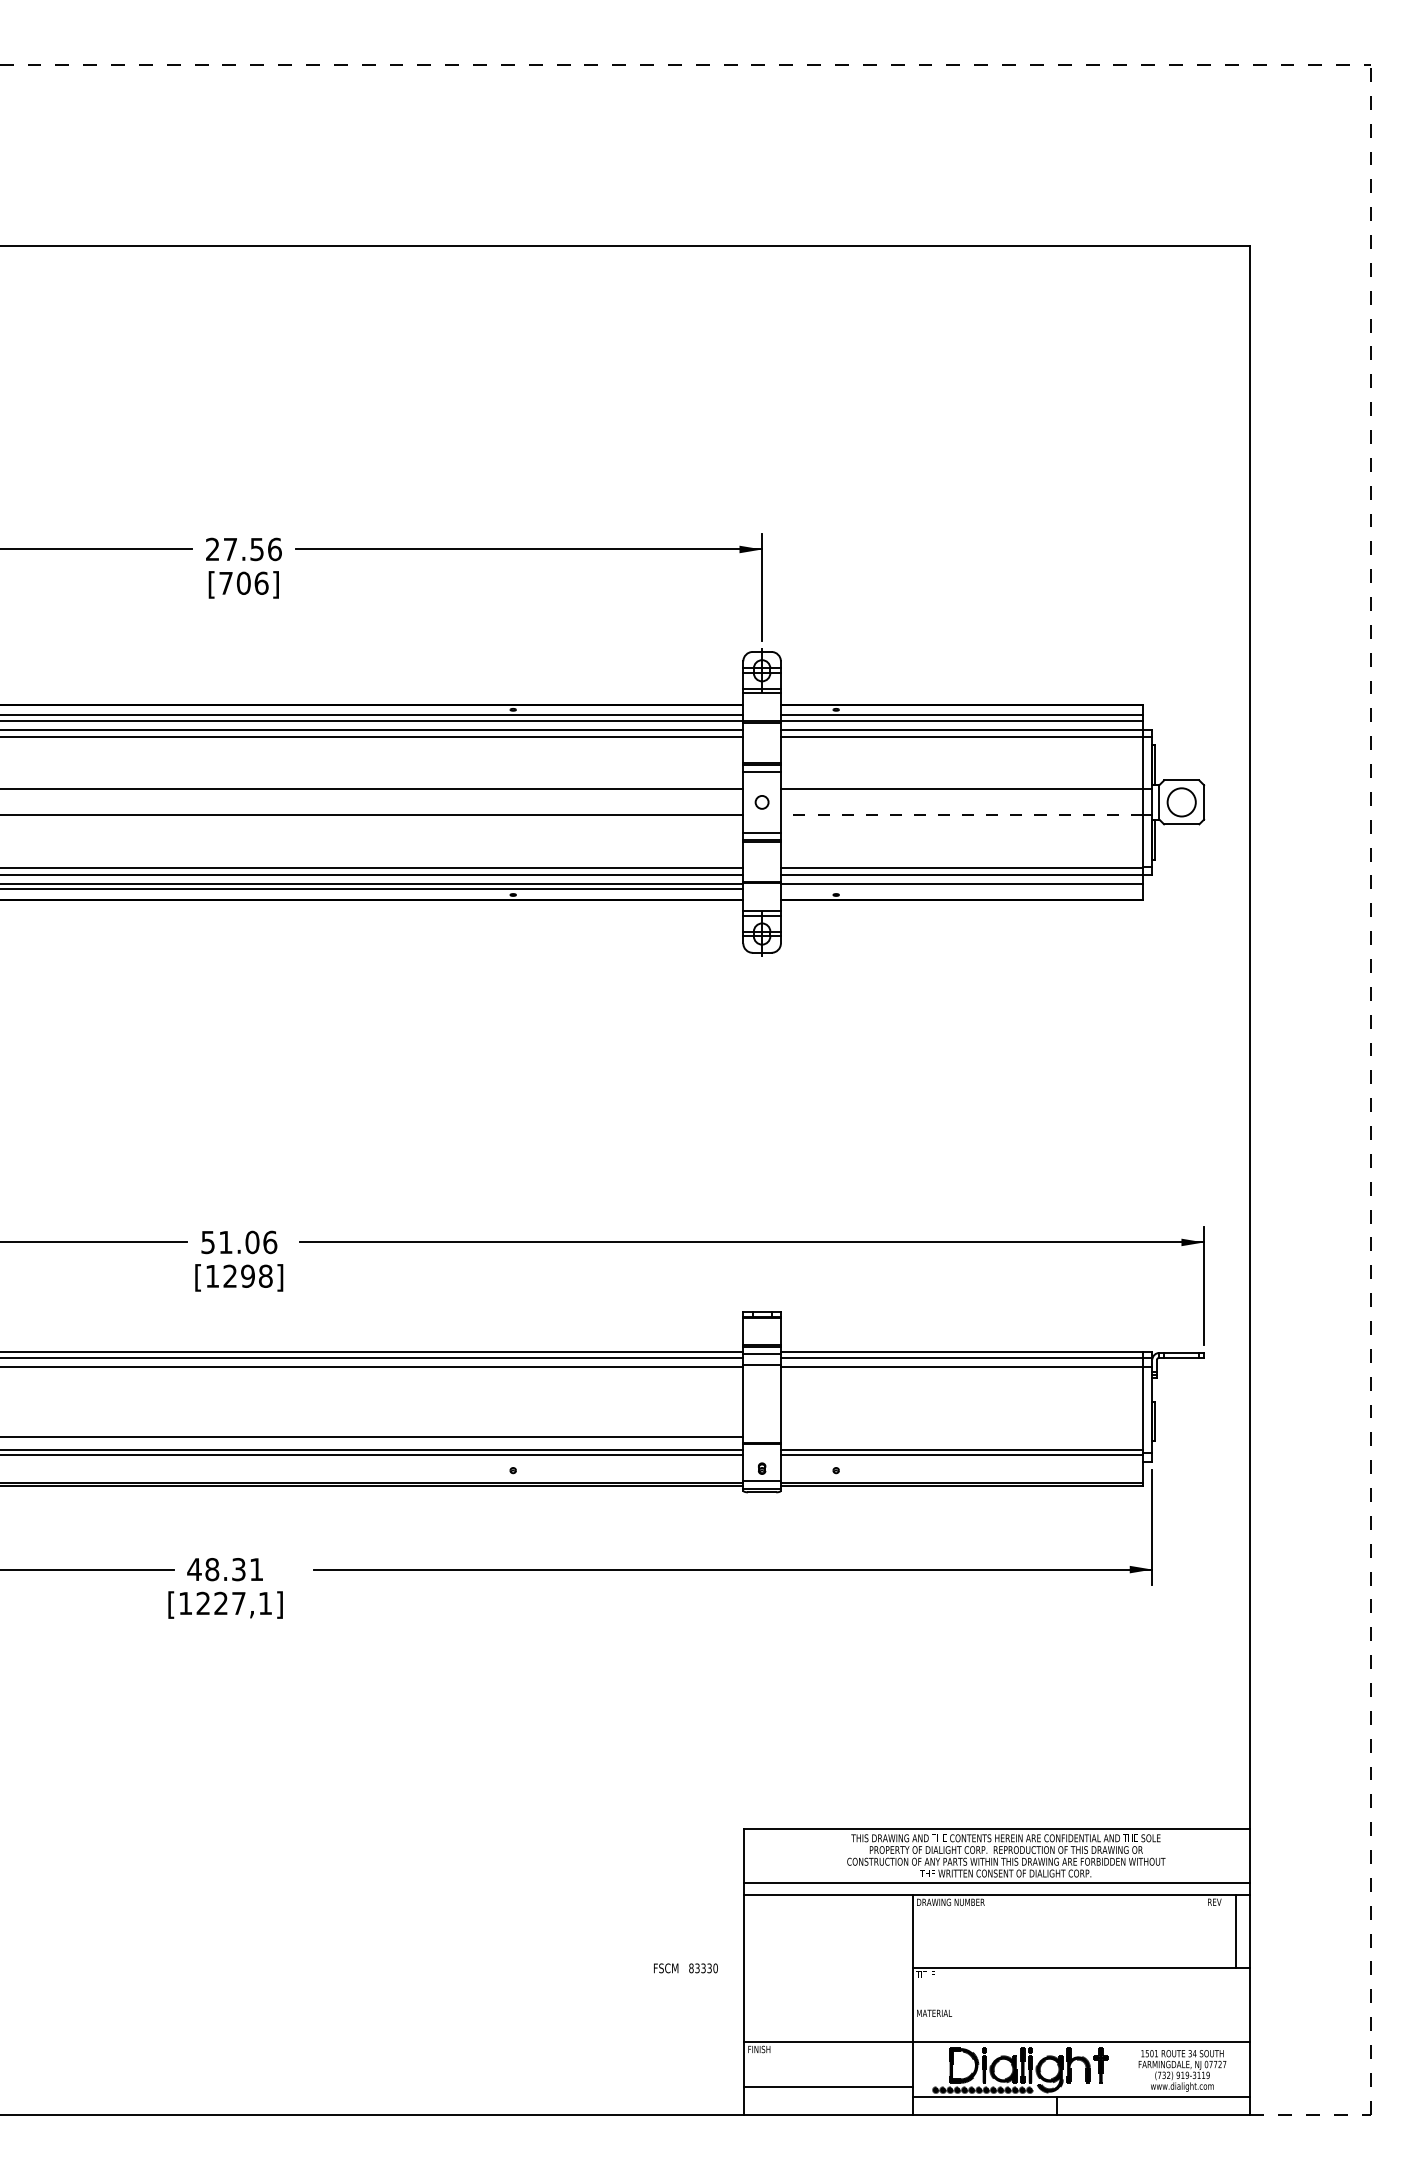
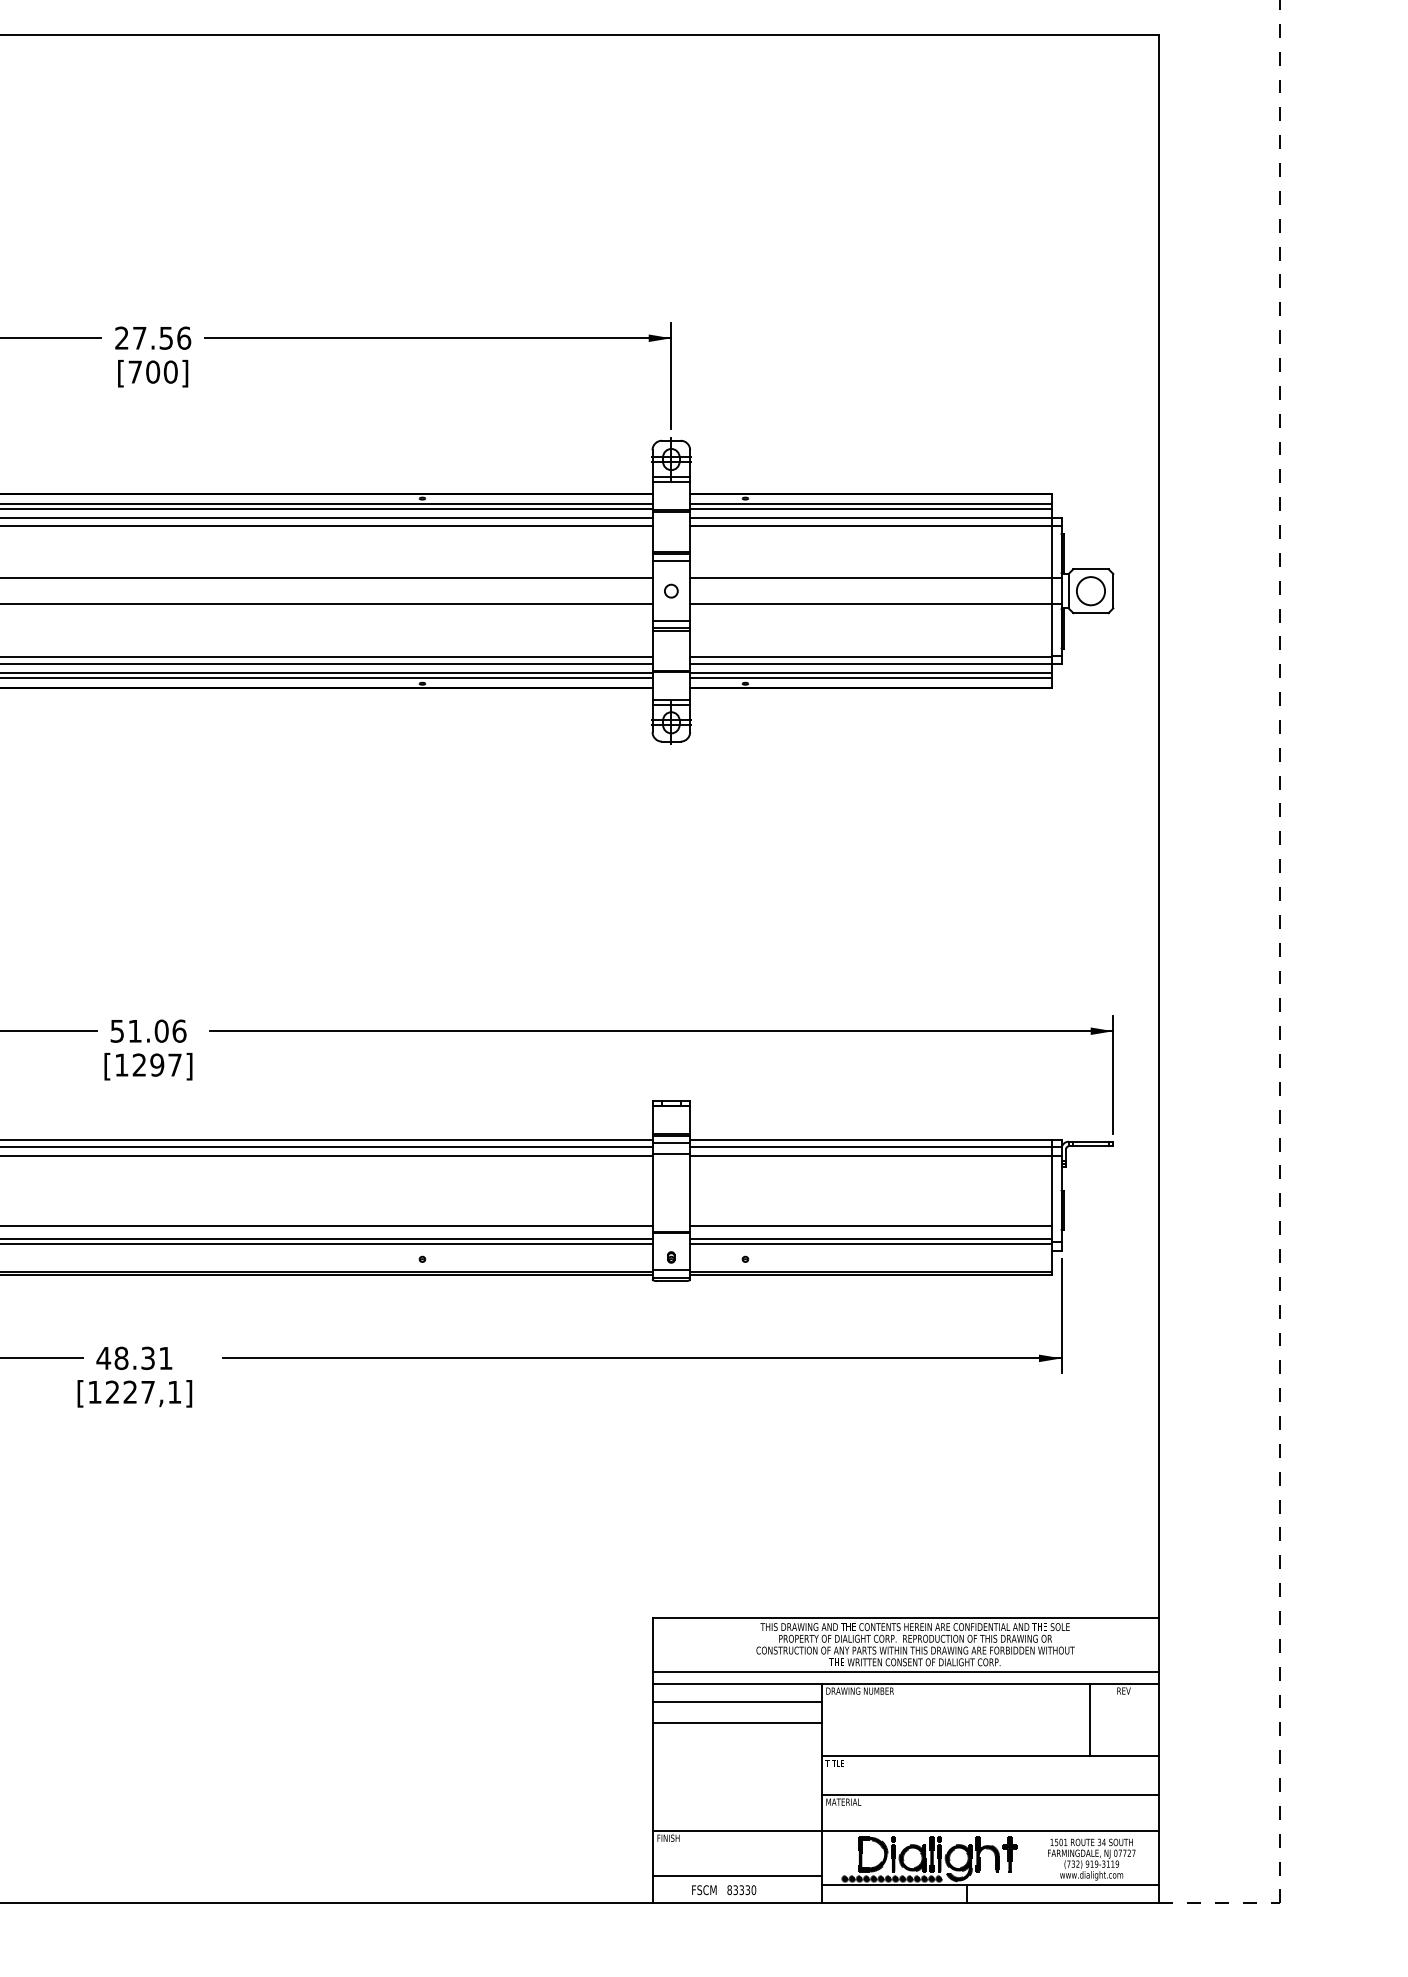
text: (261, 582) -> (170, 371), [706] -> [700]
line: (961, 815) -> (870, 604), dashed -> solid
line: (961, 889) -> (870, 678), added
text: (265, 1275) -> (174, 1064), [1298] -> [1297]
line: (961, 1436) -> (870, 1225), added
line: (827, 1913) -> (736, 1702), added
line: (1236, 1931) -> (1089, 1720), moved
line: (827, 1933) -> (736, 1722), added
text: (685, 1968) -> (723, 1890), moved
line: (1081, 2006) -> (990, 1795), added

